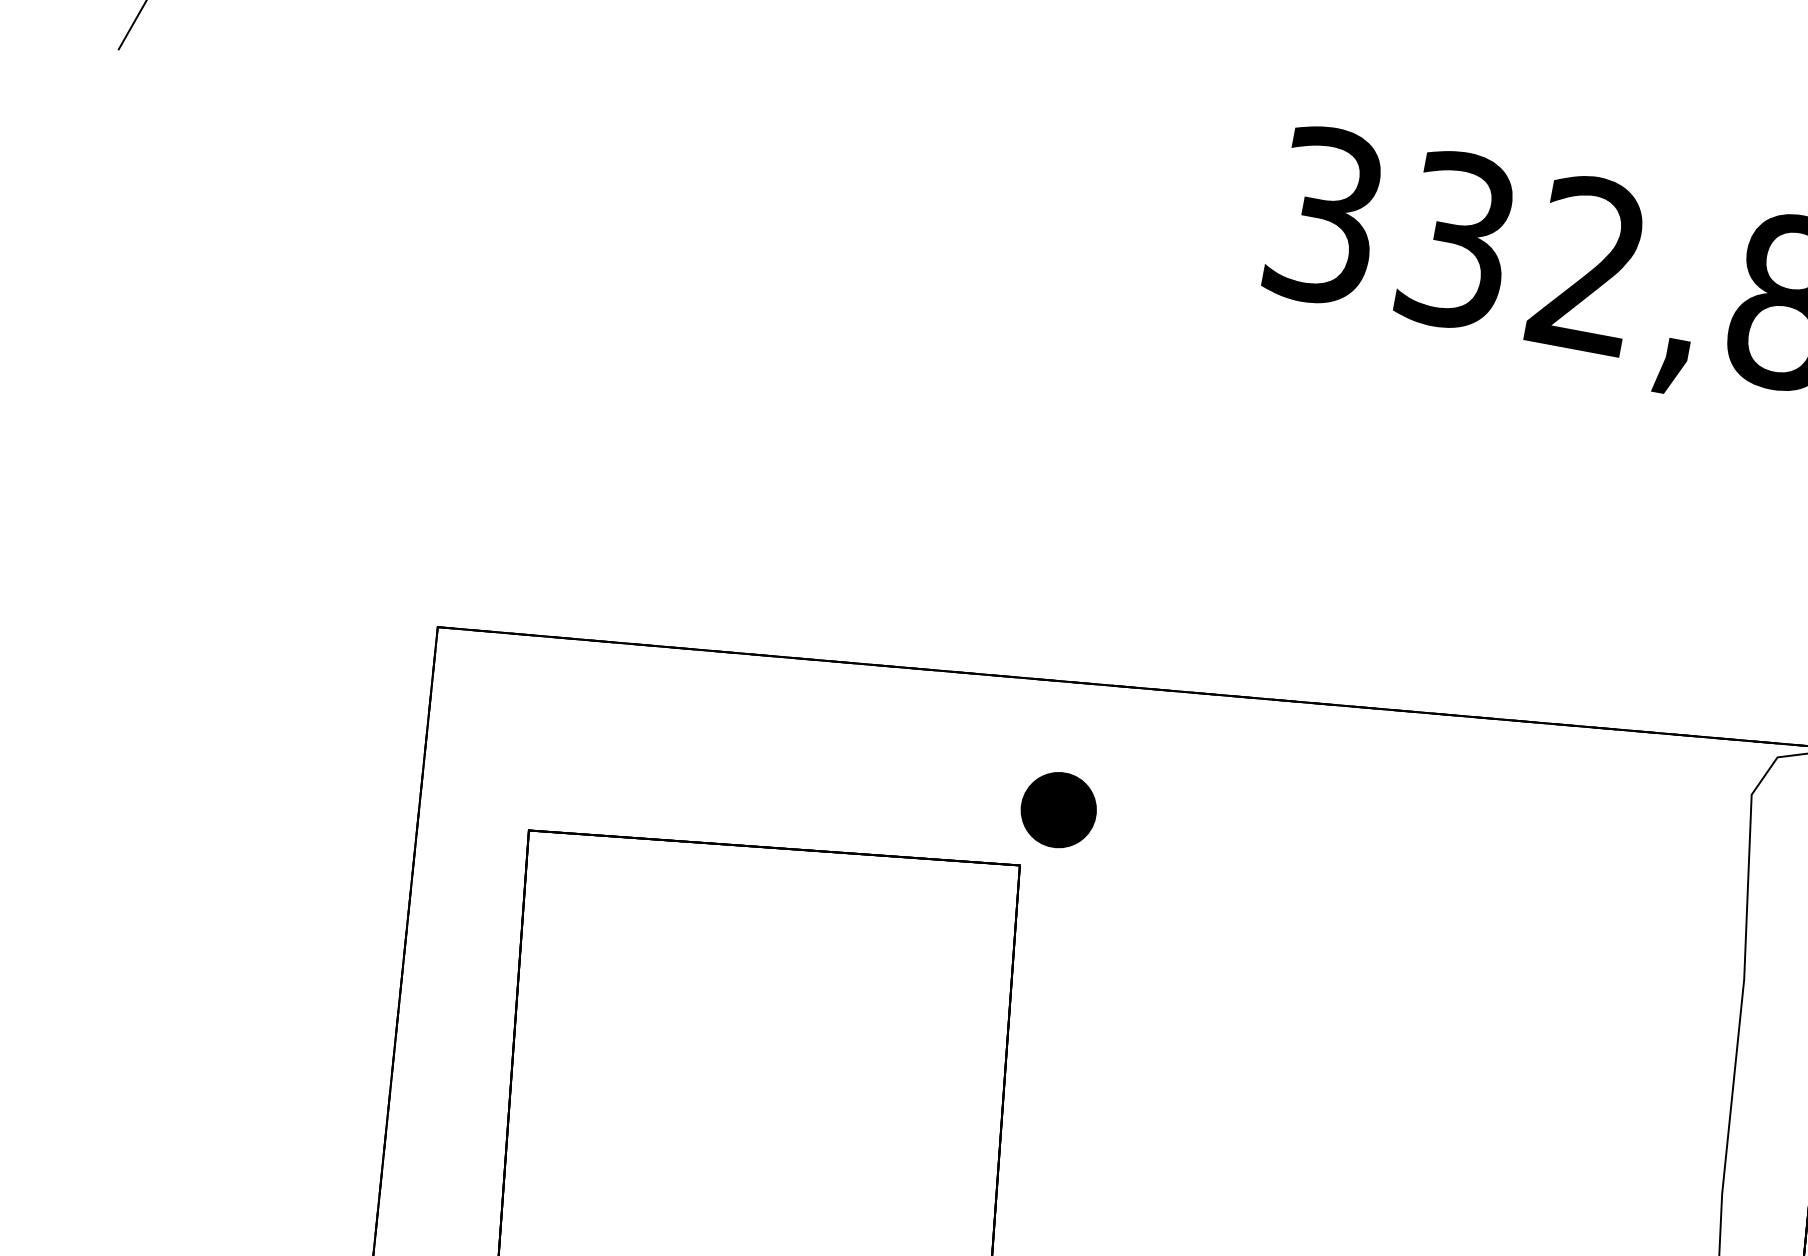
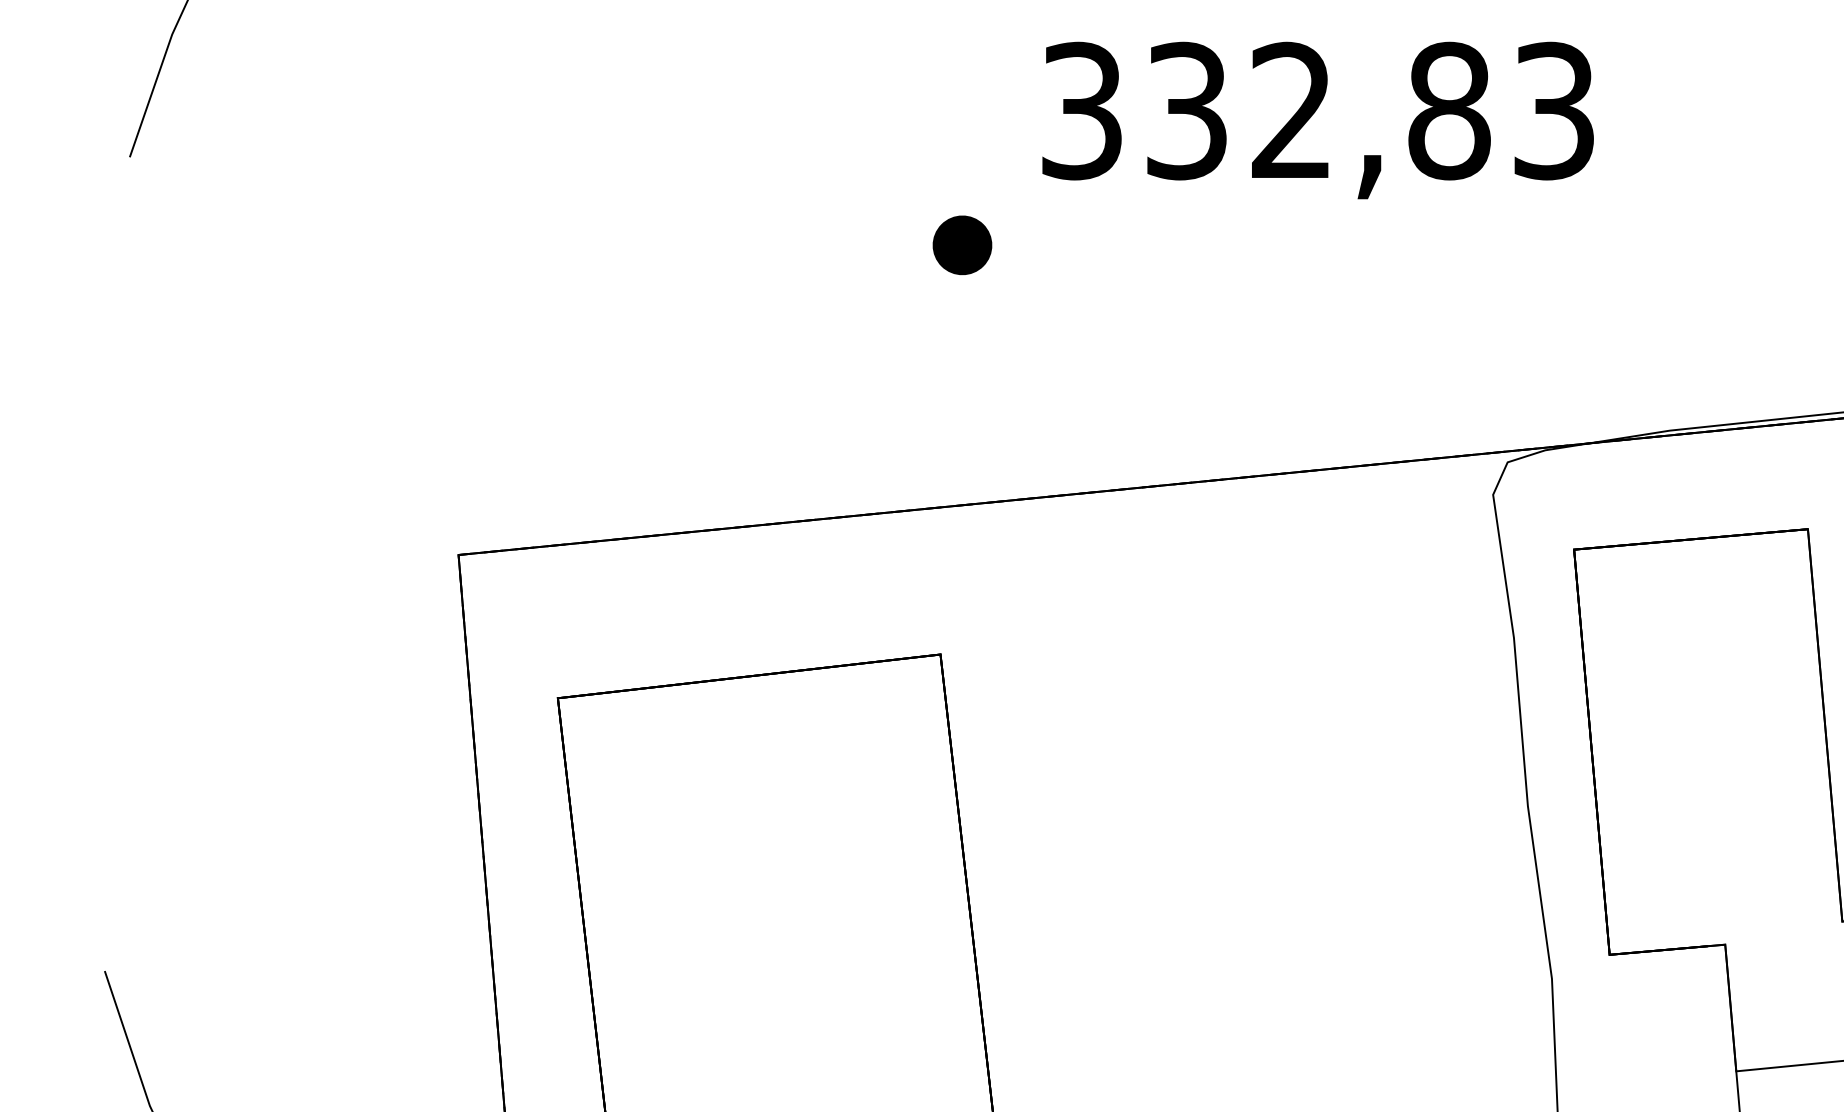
part: (1058, 810) -> (962, 245), moved

